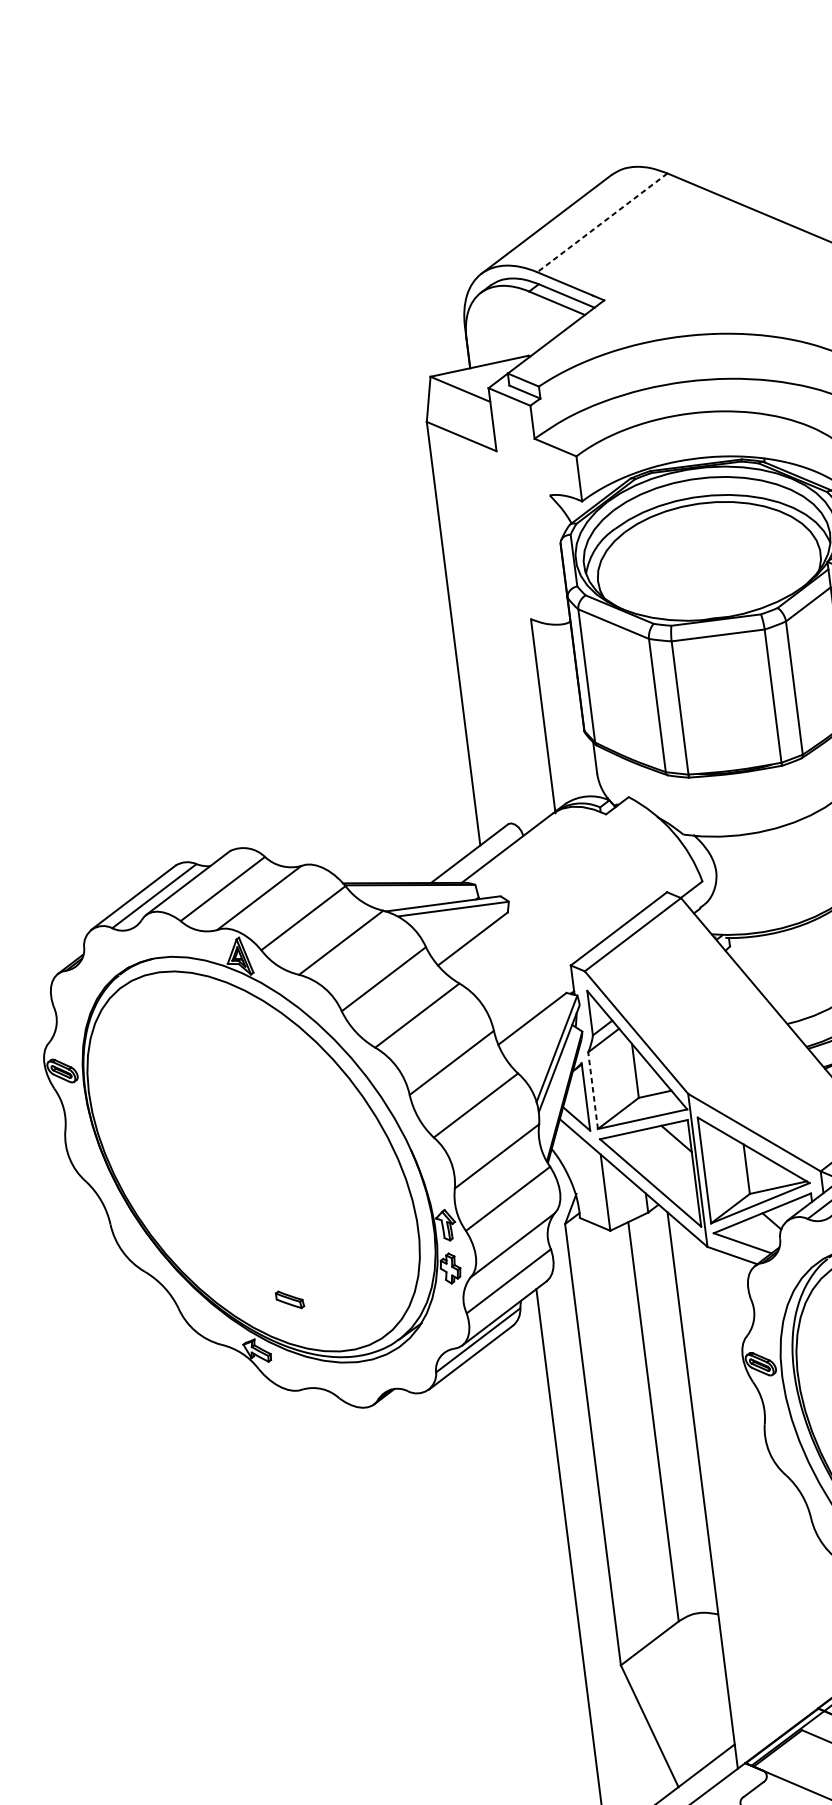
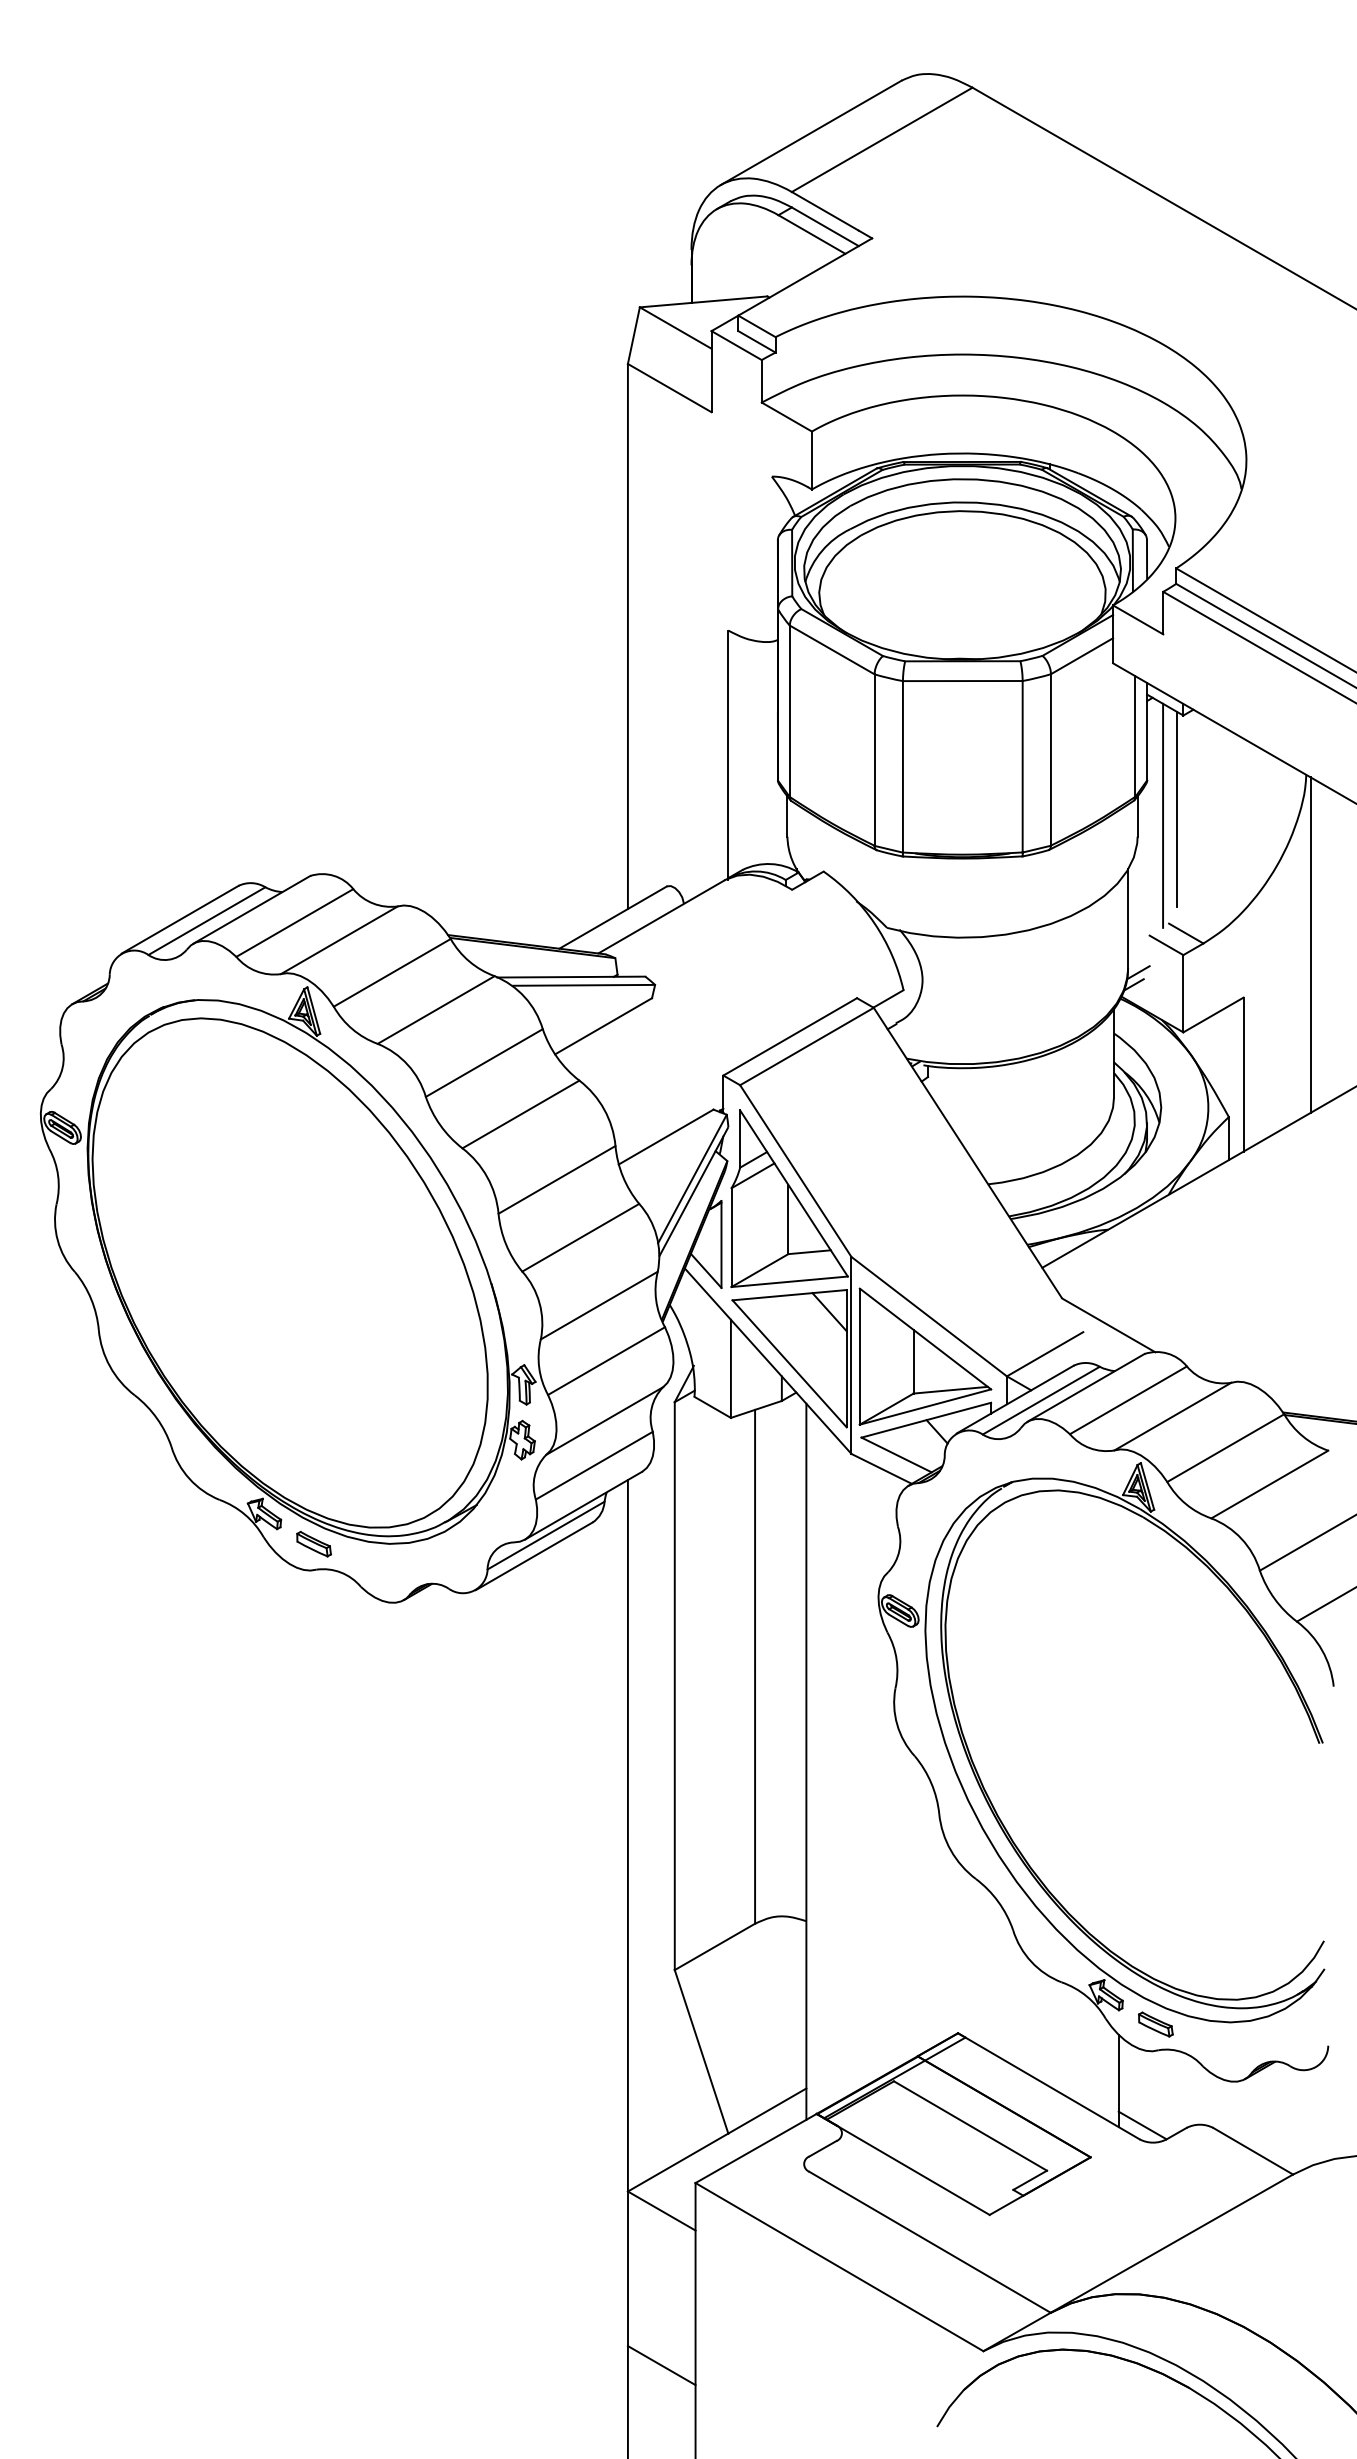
line: (601, 223) -> (881, 140), dashed -> solid
line: (593, 1090) -> (731, 1237), dashed -> solid
part: (289, 1299) -> (313, 1543), moved

